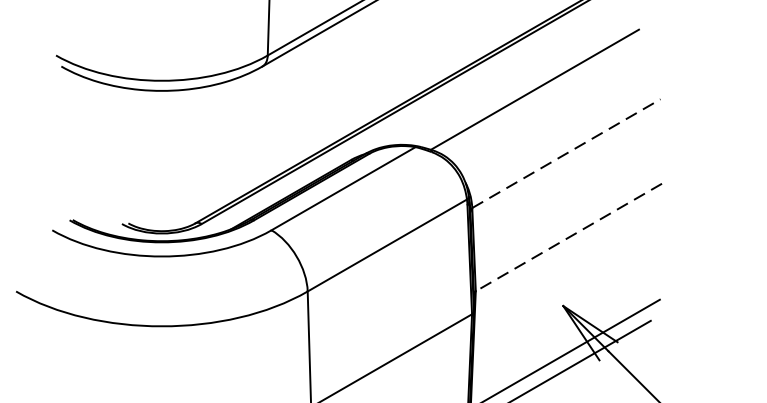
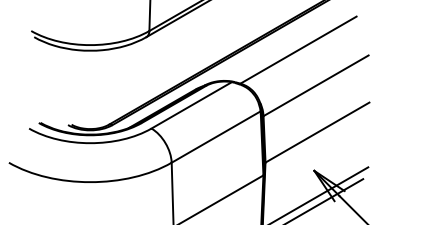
line: (567, 153) -> (316, 85), dashed -> solid
line: (568, 237) -> (317, 132), dashed -> solid

